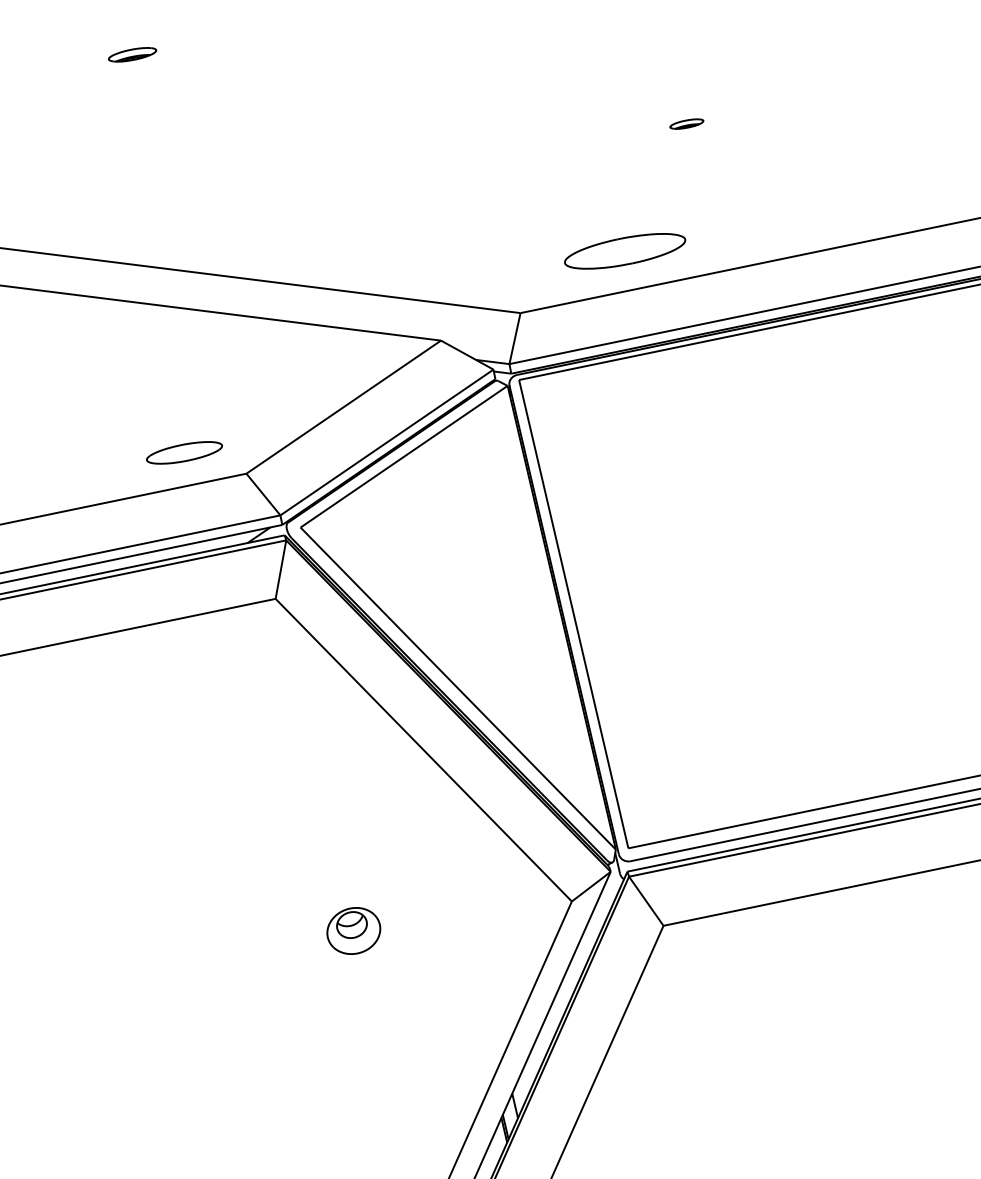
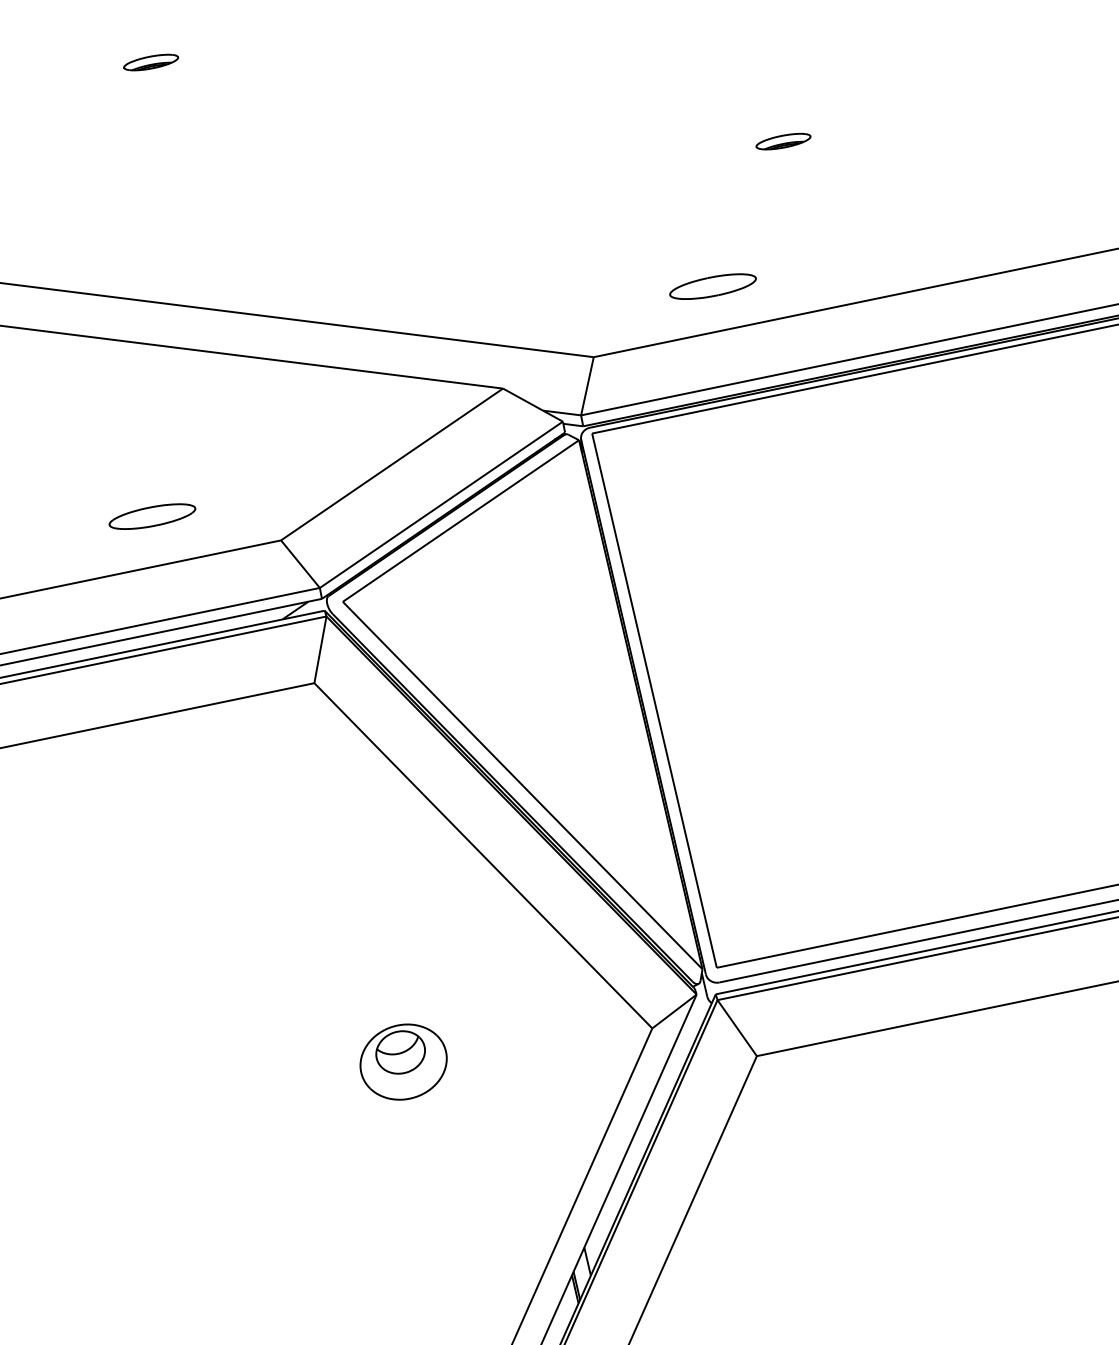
part: (686, 124) -> (783, 141), size x1.43
part: (624, 251) -> (712, 286), size x0.62
part: (184, 452) -> (152, 516), moved
part: (353, 930) -> (403, 1061), size x1.43

